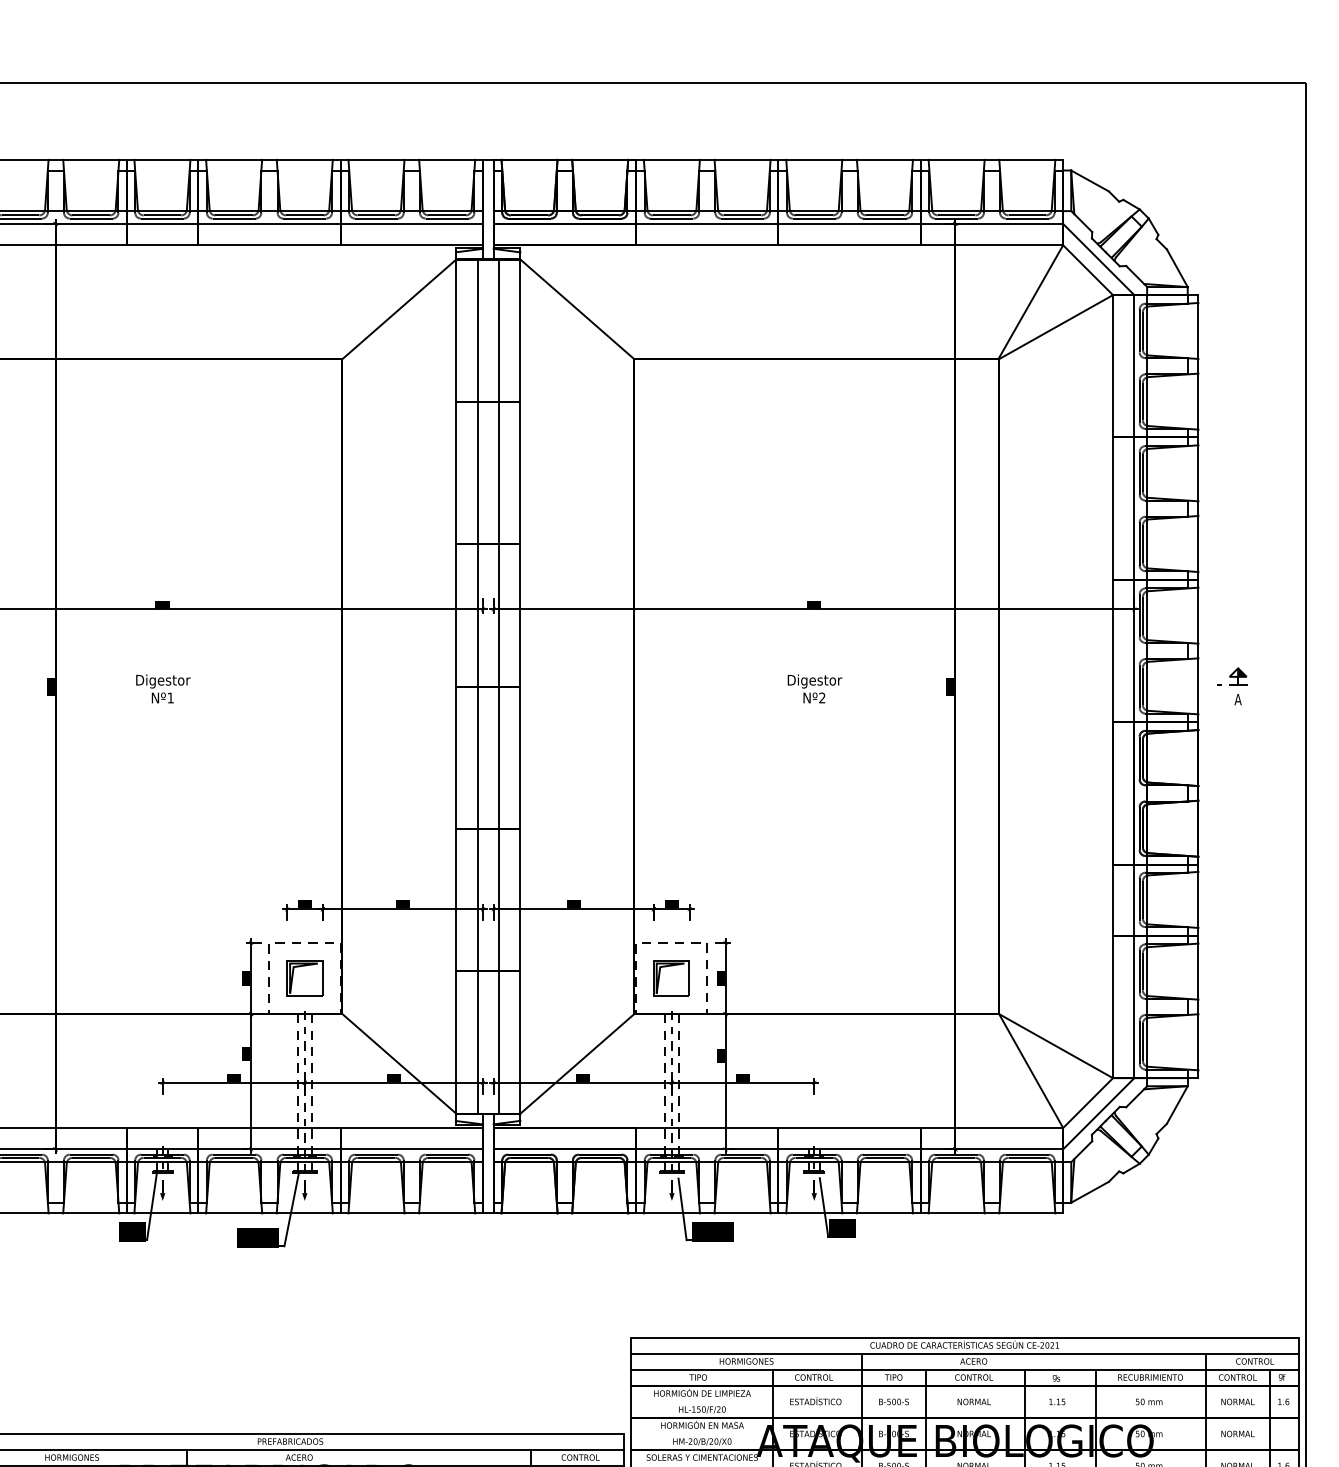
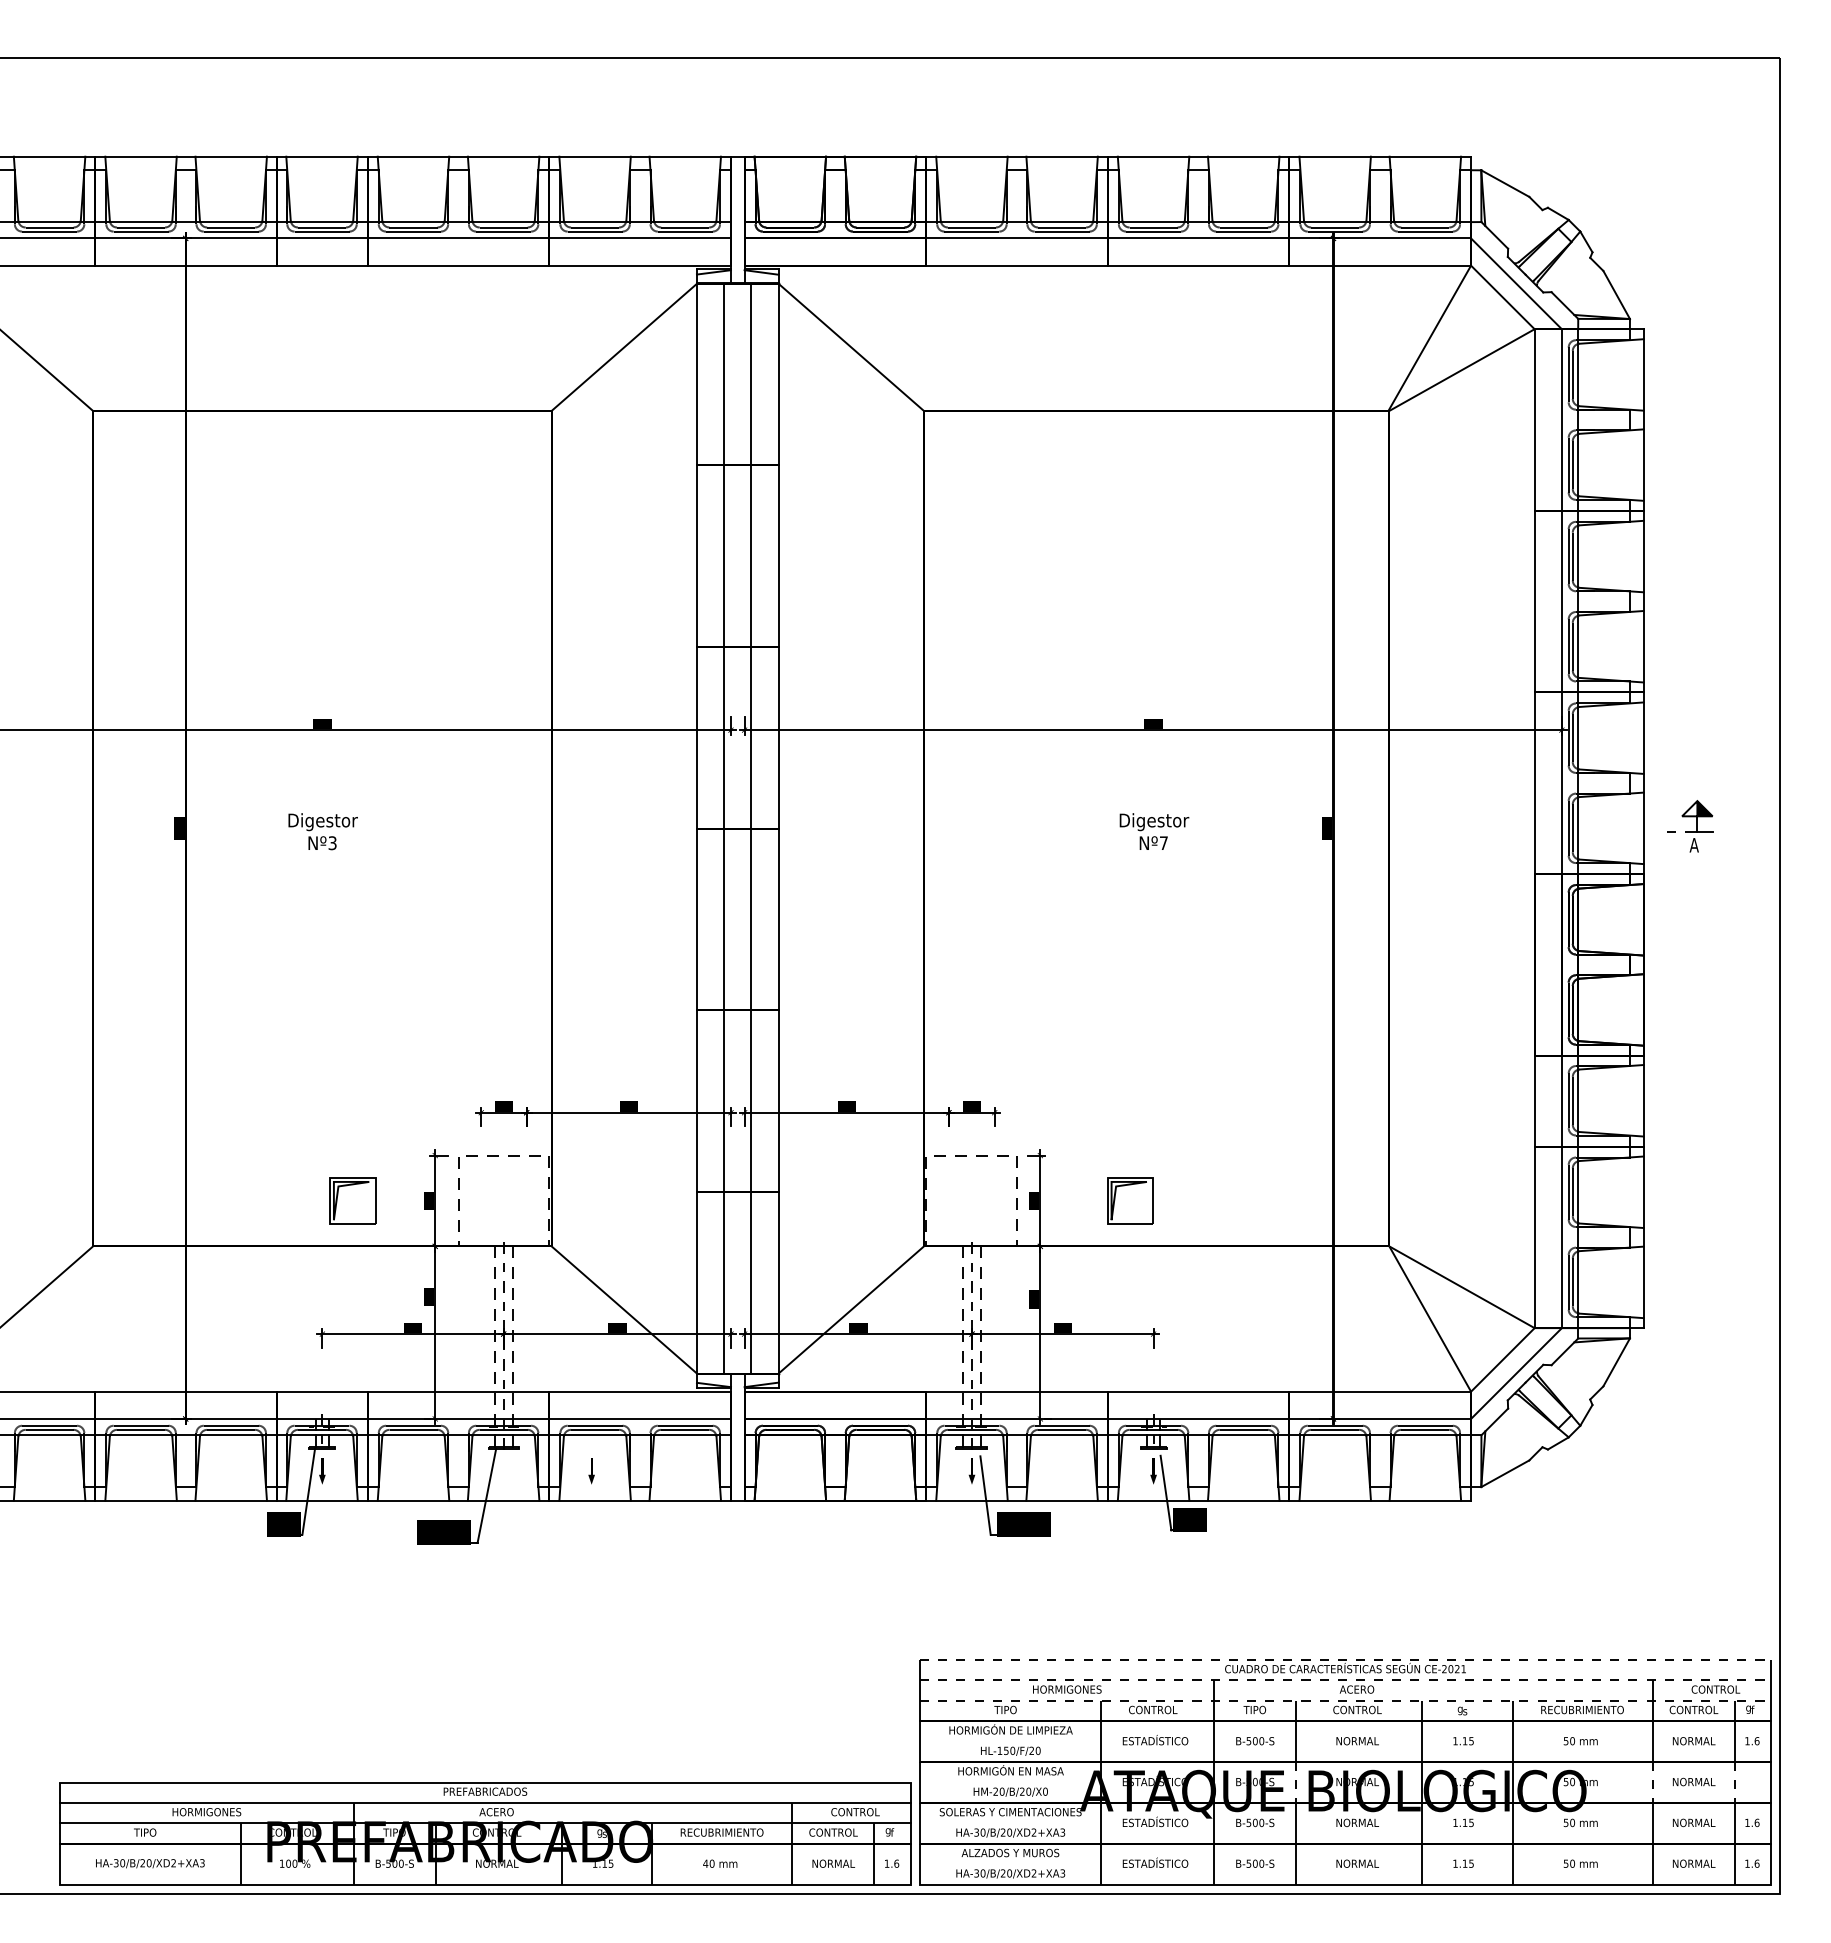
part: (1232, 676) -> (1686, 815), size x1.4
text: (822, 697) -> (1163, 842), Nº2 -> Nº7
text: (170, 698) -> (332, 843), Nº1 -> Nº3
part: (304, 978) -> (352, 1200), moved
part: (671, 978) -> (1130, 1200), moved
part: (304, 1190) -> (591, 1471), moved
line: (964, 1337) -> (1345, 1659), solid -> dashed
line: (964, 1354) -> (1345, 1680), solid -> dashed
line: (964, 1370) -> (1345, 1700), solid -> dashed
line: (925, 1435) -> (1295, 1783), solid -> dashed
line: (1205, 1435) -> (1652, 1783), solid -> dashed
line: (1269, 1435) -> (1734, 1783), solid -> dashed

